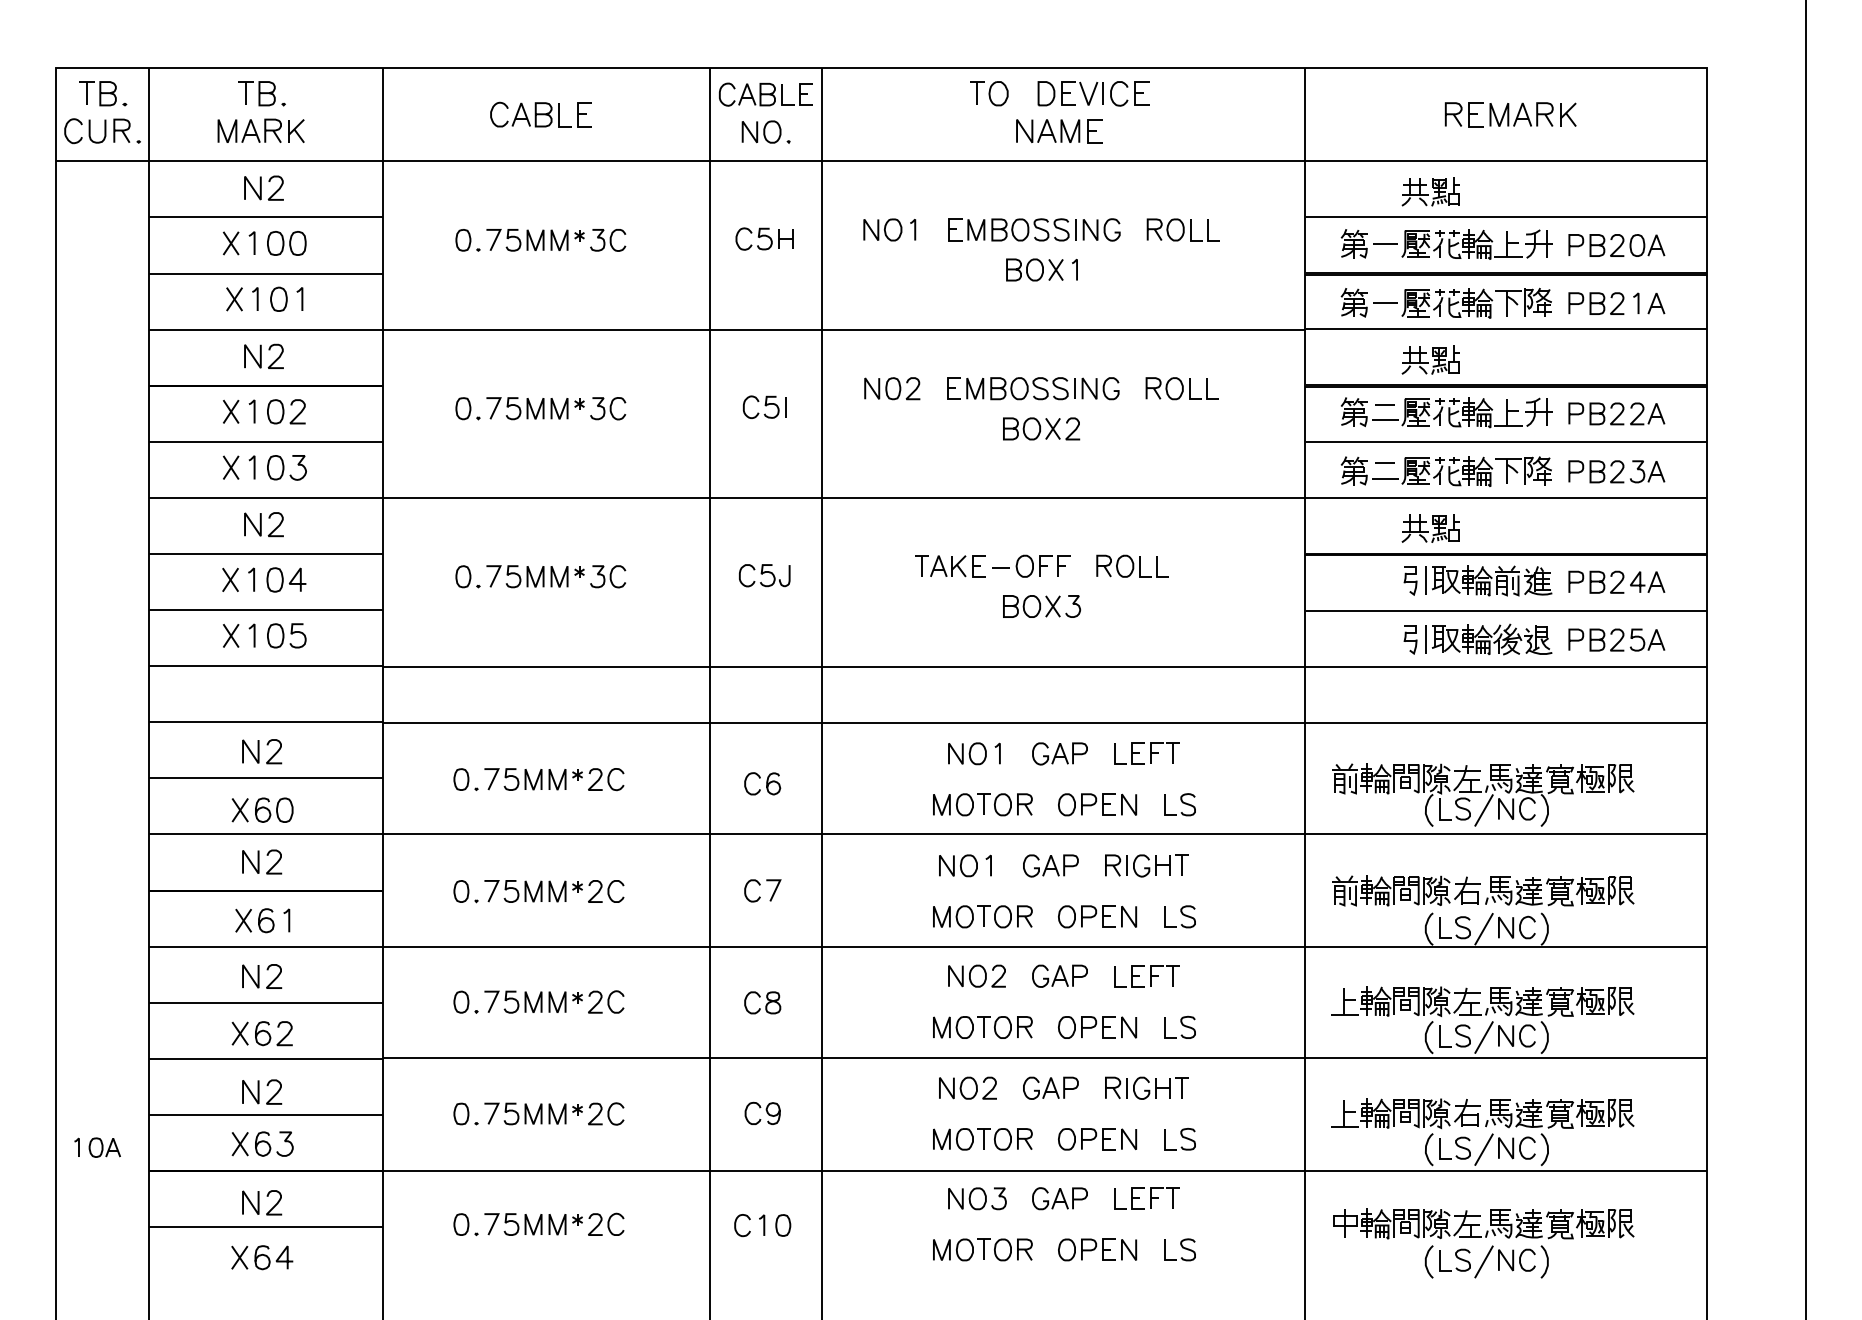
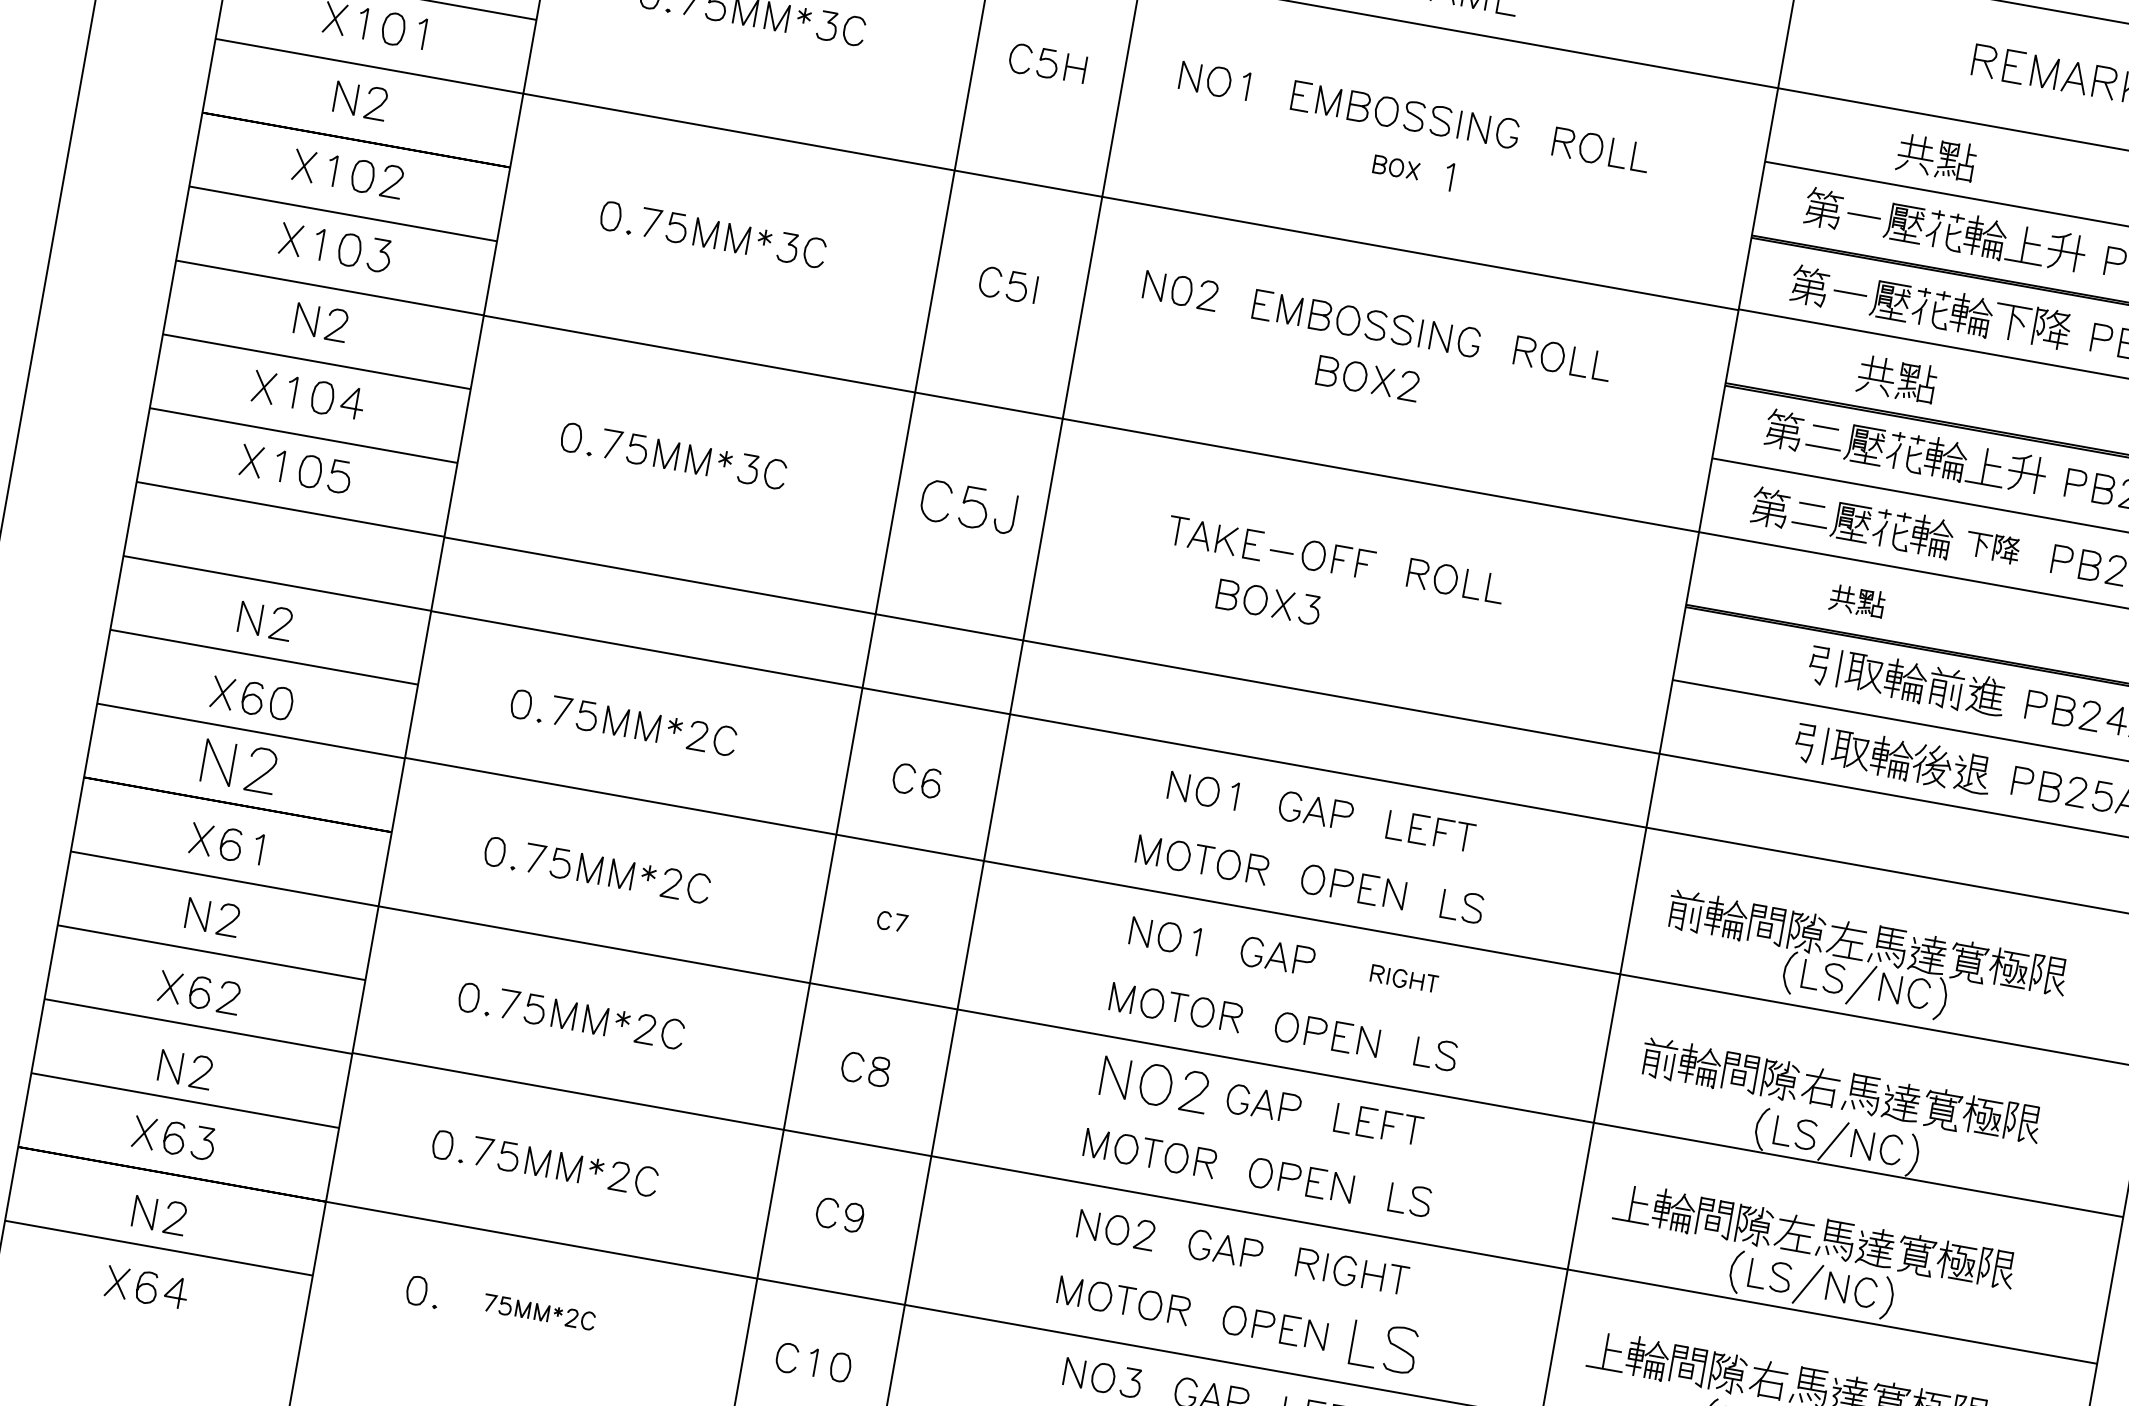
part: (1034, 269) -> (1395, 167), size x0.6
part: (1523, 470) -> (1993, 546), size x0.7
part: (1430, 528) -> (1856, 601), size x0.7
part: (764, 575) -> (968, 506), size x1.4
part: (1042, 606) -> (1269, 602), moved
part: (262, 861) -> (240, 765), size x1.4
part: (1146, 865) -> (1403, 978), size x0.6
part: (762, 890) -> (891, 921), size x0.6
part: (976, 975) -> (1153, 1083), size x1.4
part: (1179, 1139) -> (1382, 1347), size x1.6
part: (554, 1223) -> (539, 1311), size x0.6

